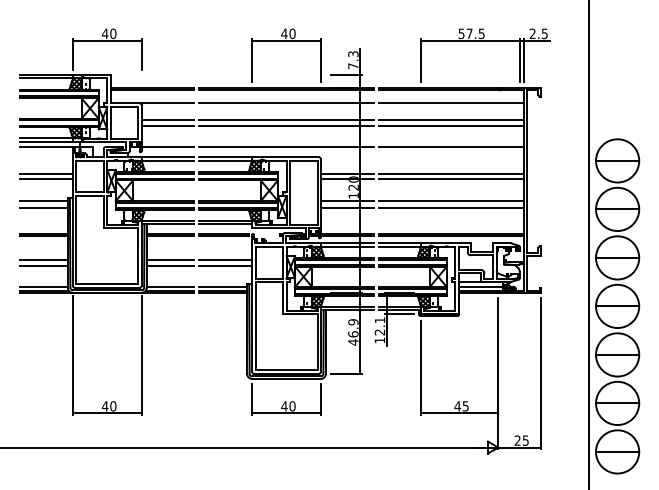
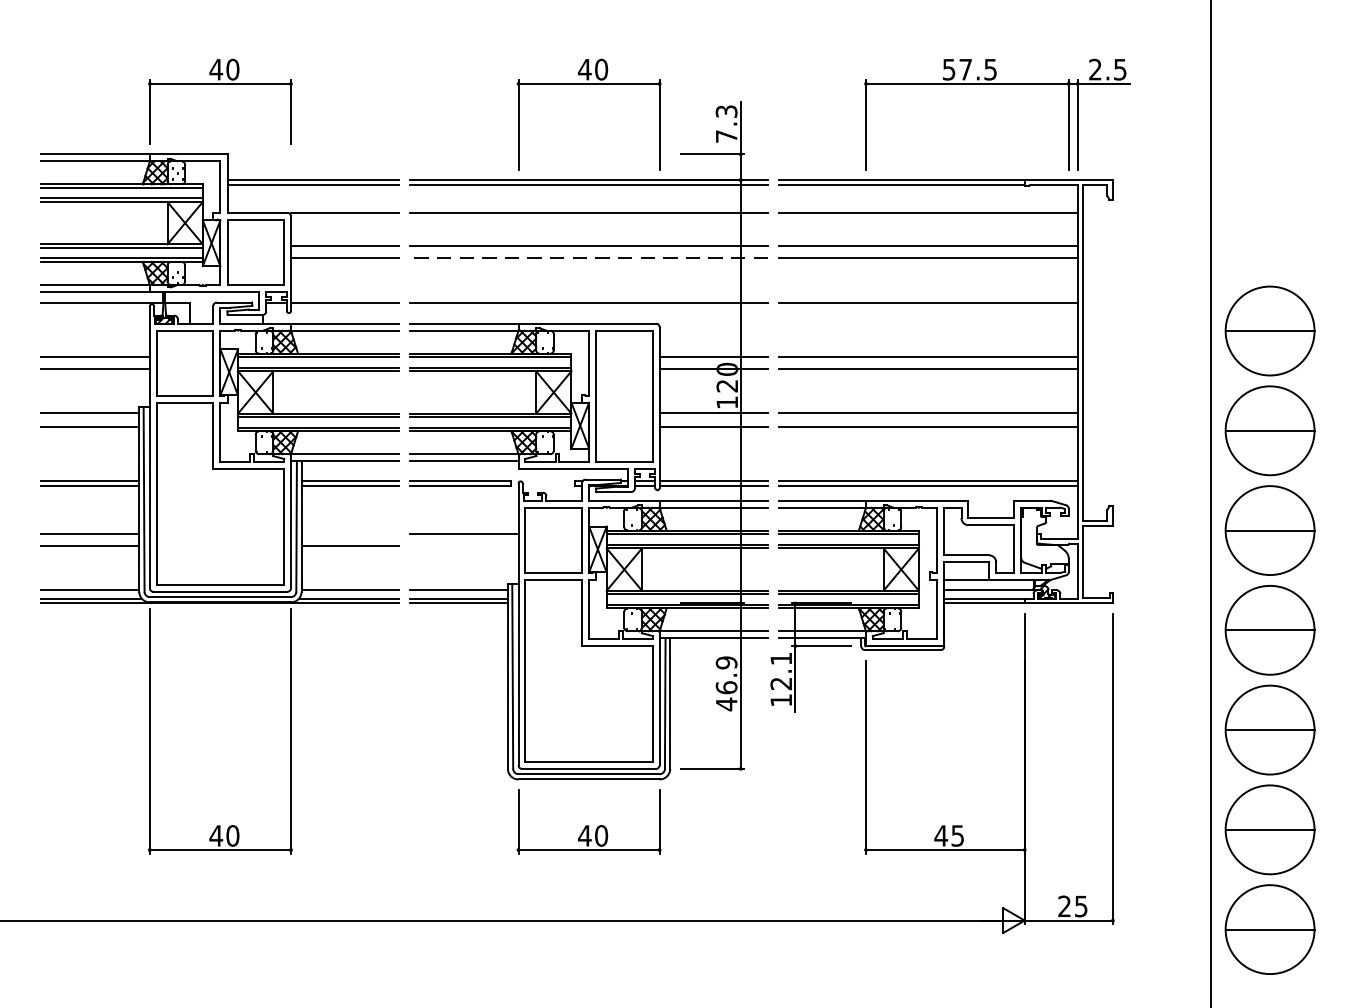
line: (286, 125) -> (589, 258), solid -> dashed
line: (170, 259) -> (350, 533), removed
line: (225, 265) -> (463, 546), removed

